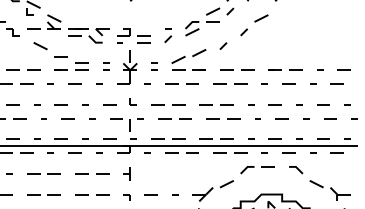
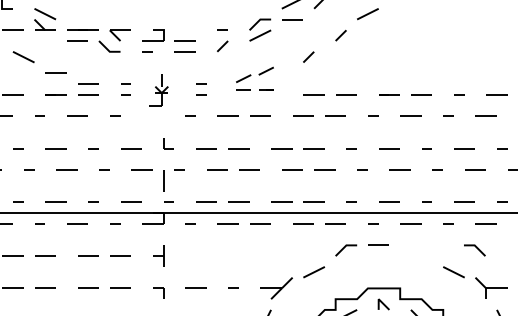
part: (188, 59) -> (254, 77), size x0.7
part: (127, 67) -> (159, 90), size x0.6
line: (297, 169) -> (477, 249), moved

